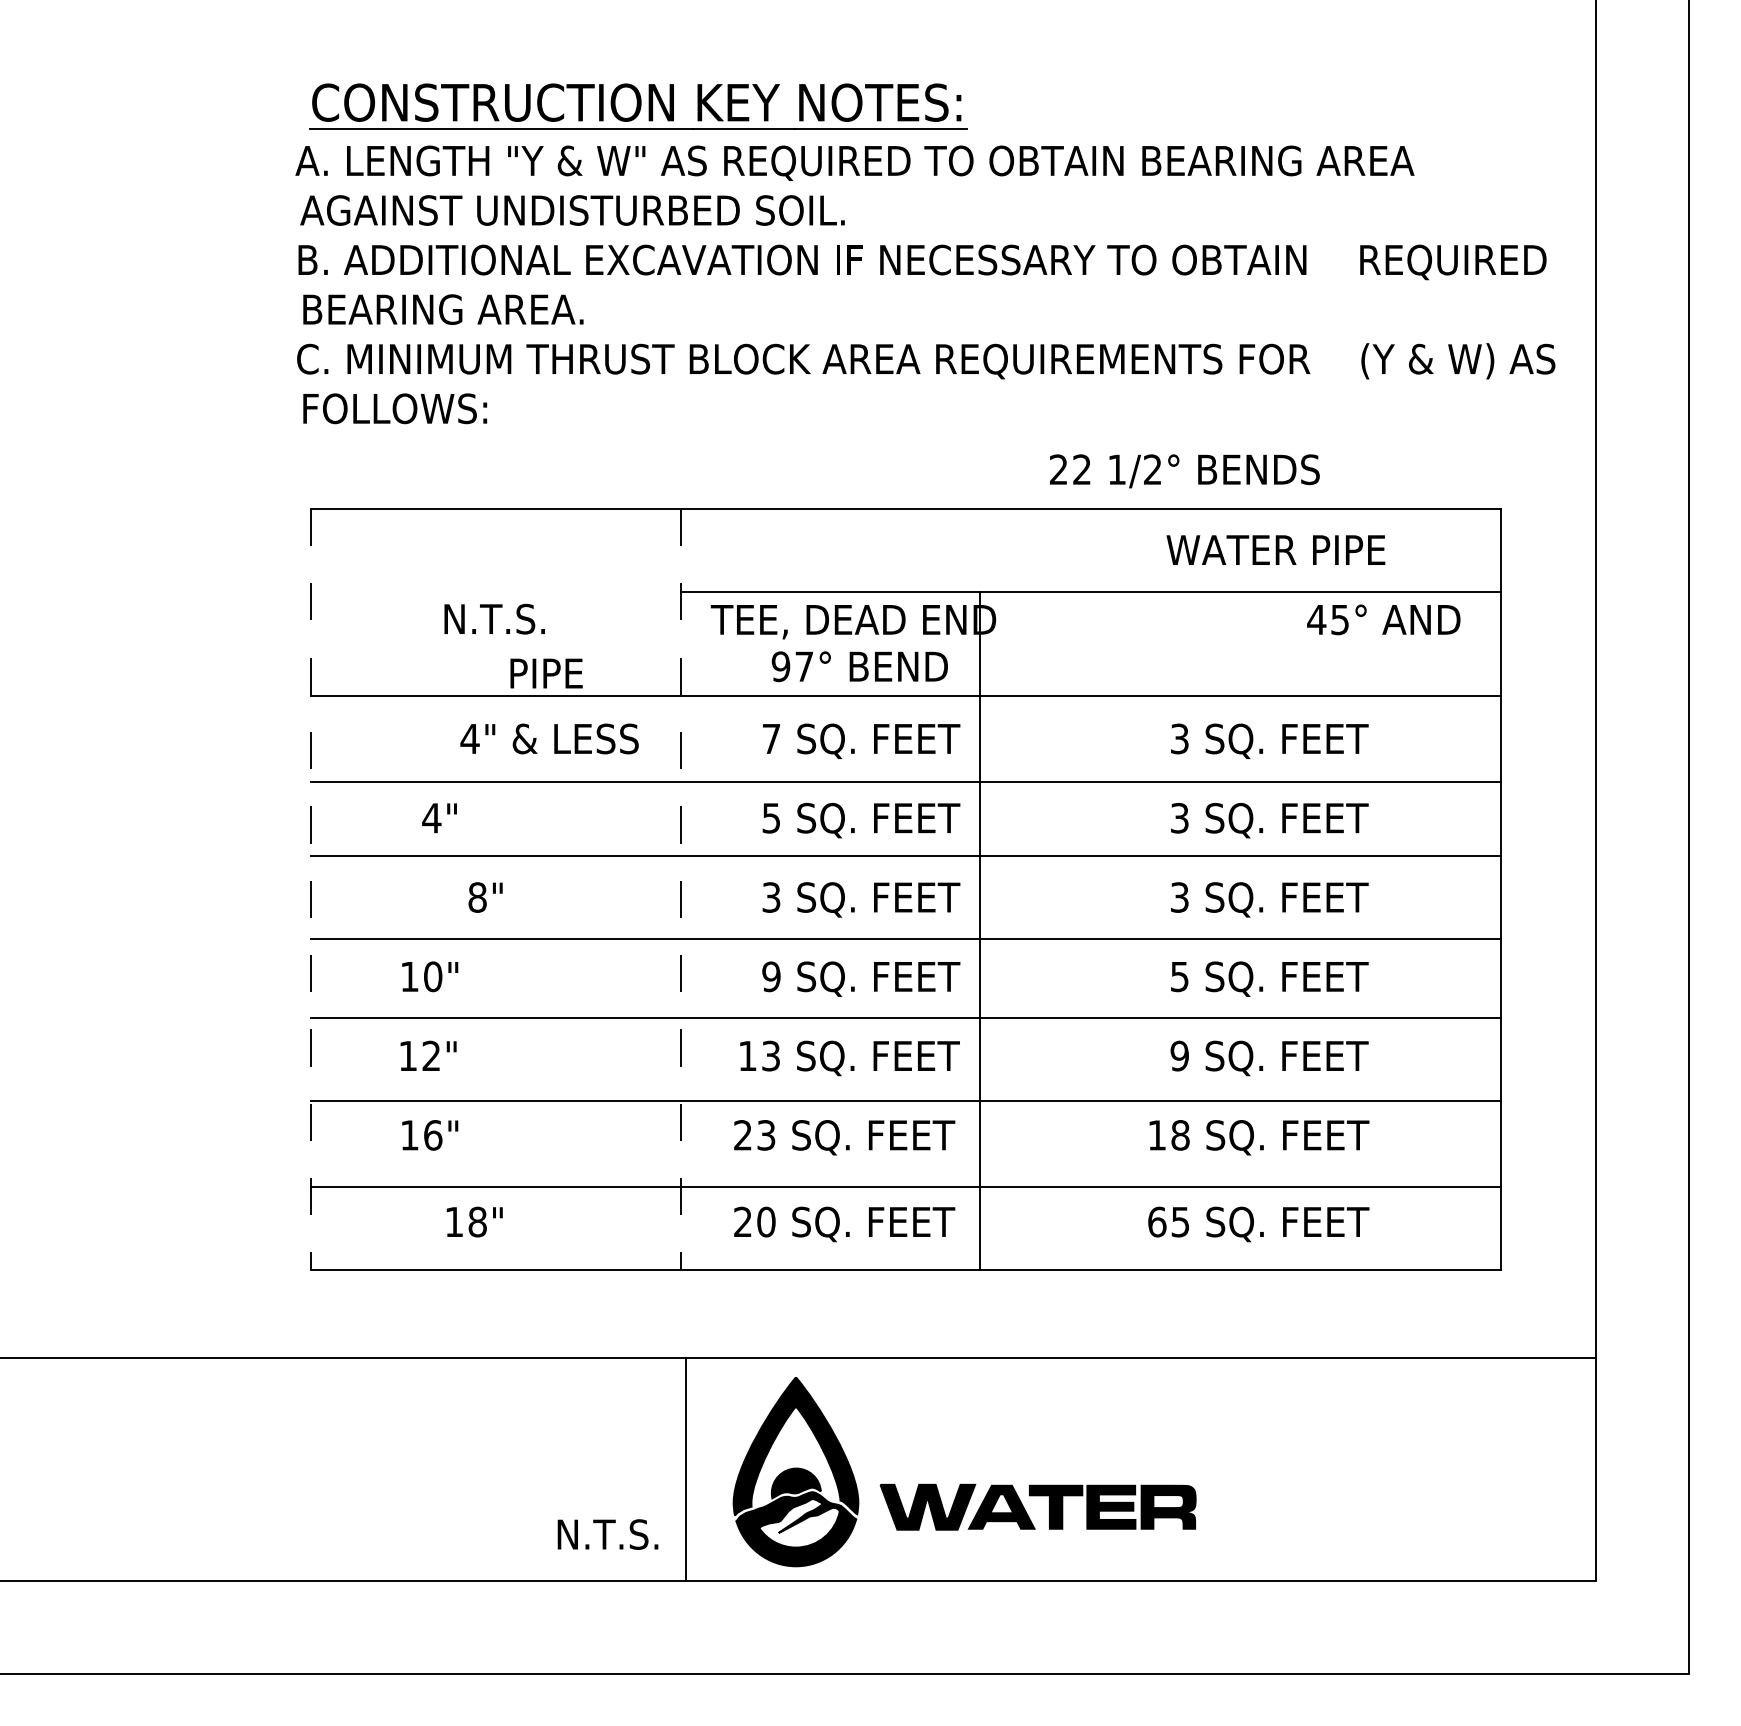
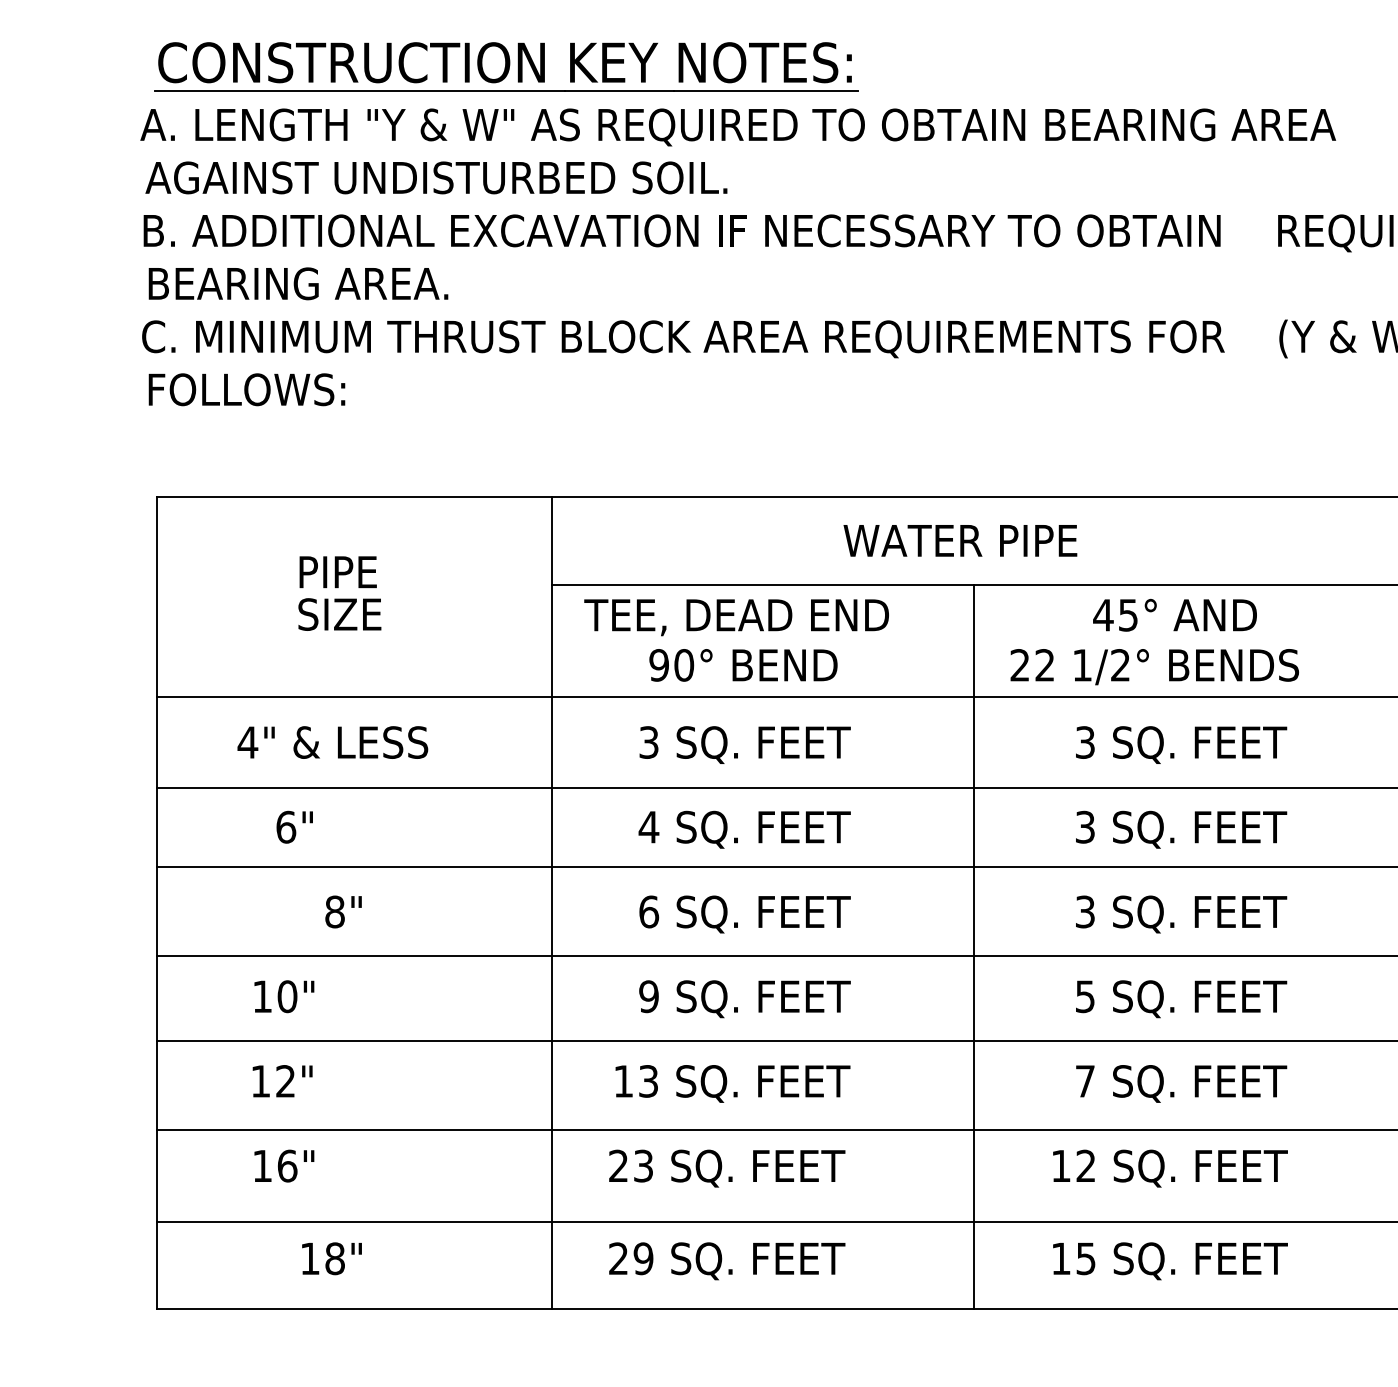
text: (1184, 471) -> (1154, 667), moved
text: (1275, 549) -> (959, 540), moved
text: (493, 618) -> (352, 613), N.T.S. -> SIZE
text: (1383, 619) -> (1174, 614), moved
text: (804, 666) -> (684, 665), 97° -> 90°
text: (546, 673) -> (338, 572), moved
text: (549, 738) -> (332, 742), moved
text: (771, 738) -> (649, 742), 7 -> 3
text: (431, 817) -> (285, 826), 4" -> 6"
text: (771, 818) -> (649, 827), 5 -> 4
line: (310, 889) -> (156, 903), dashed -> solid
line: (681, 889) -> (552, 903), dashed -> solid
text: (771, 897) -> (649, 911), 3 -> 6
line: (979, 930) -> (973, 947), moved
text: (1179, 1055) -> (1084, 1080), 9 -> 7
text: (1180, 1135) -> (1086, 1166), 18 -> 12
text: (766, 1221) -> (643, 1258), 20 -> 29
text: (1157, 1221) -> (1061, 1258), 65 -> 15

